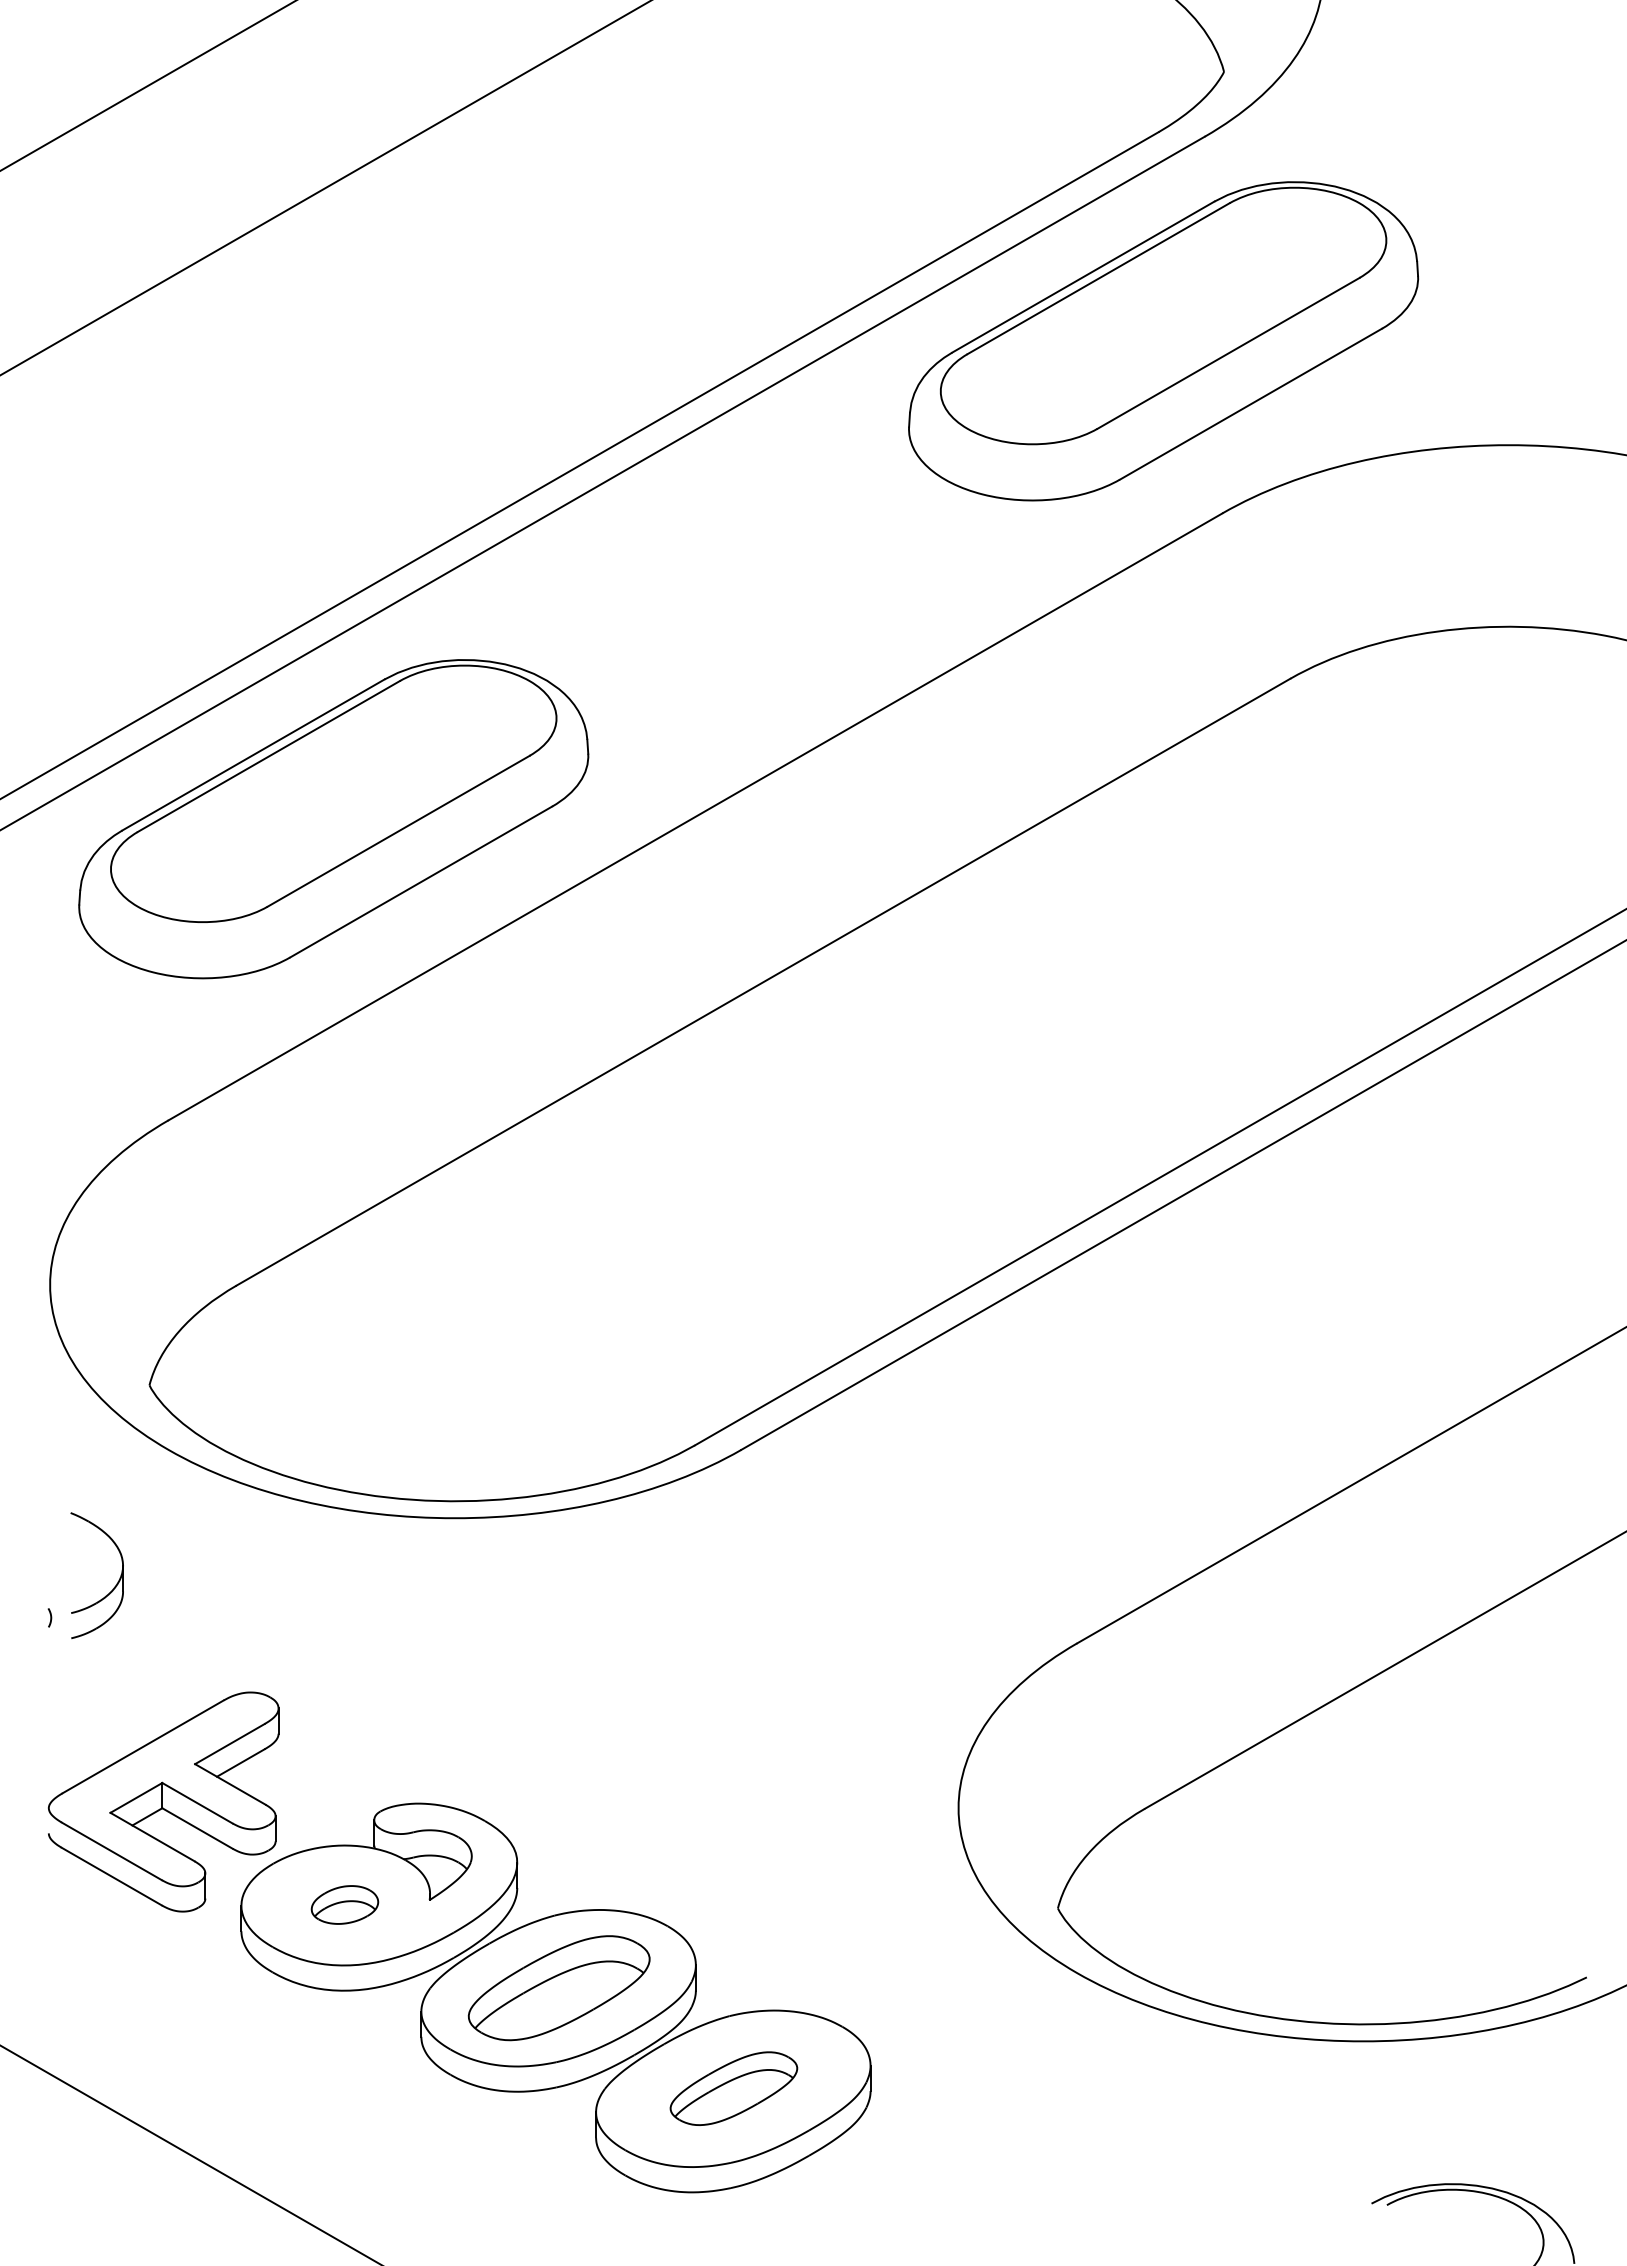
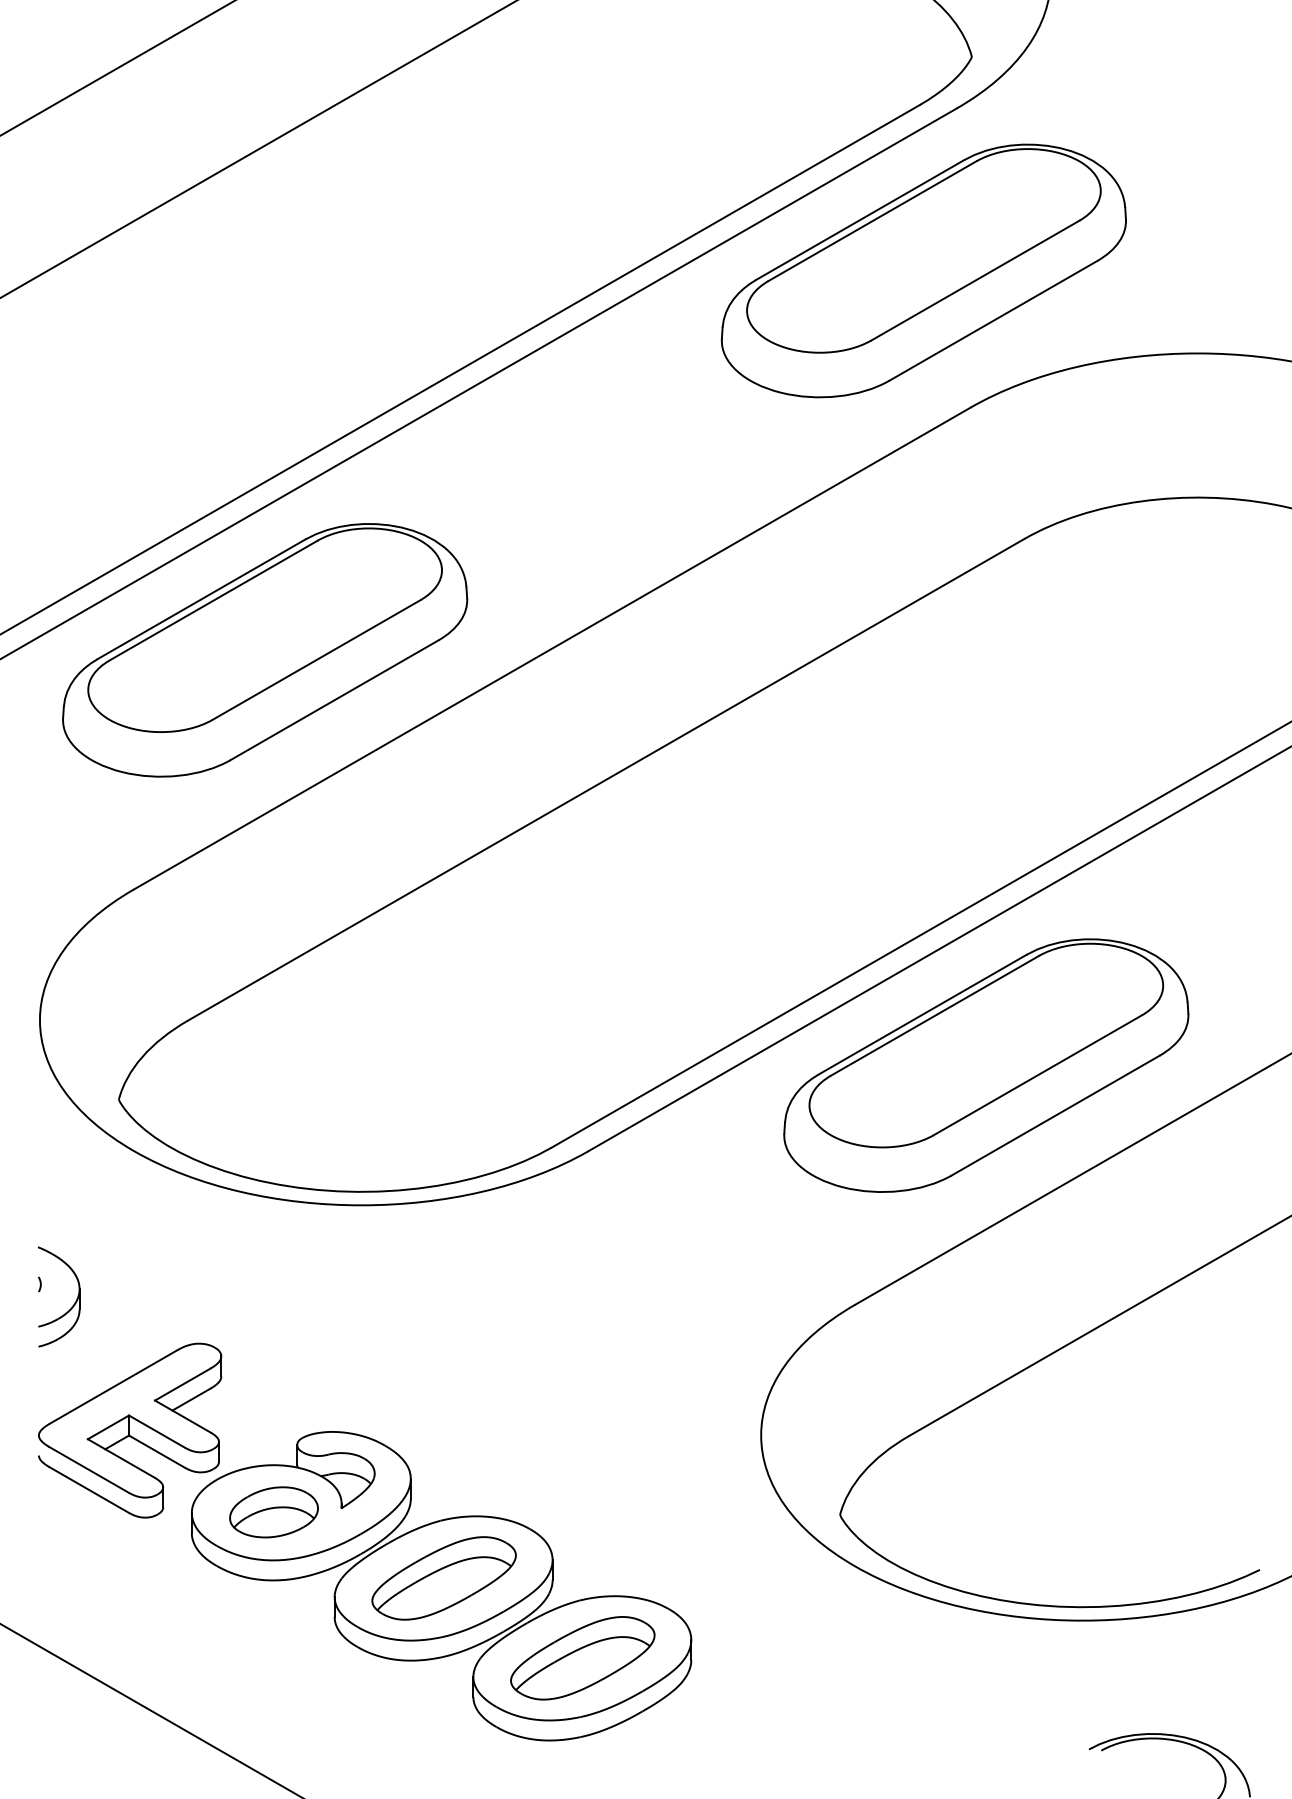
part: (1241, 1342) -> (985, 1065), added
part: (113, 1587) -> (72, 1306), moved
part: (344, 1904) -> (273, 1511), size x1.67
part: (733, 2088) -> (582, 1658), size x1.43

